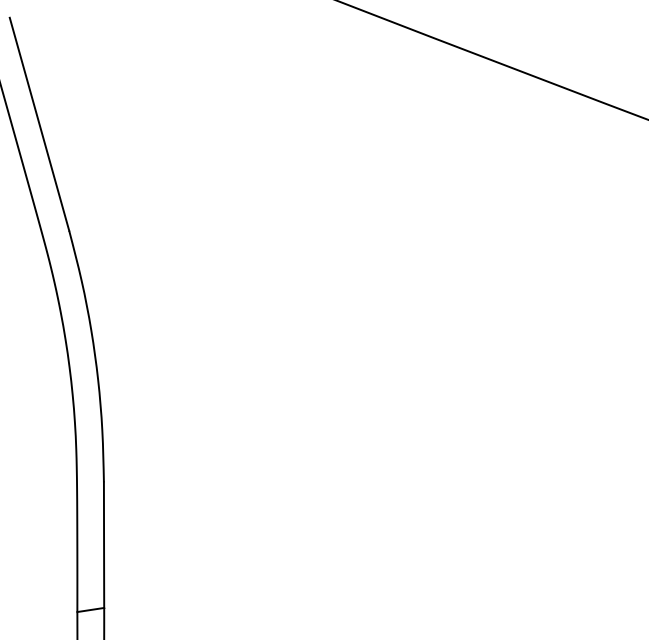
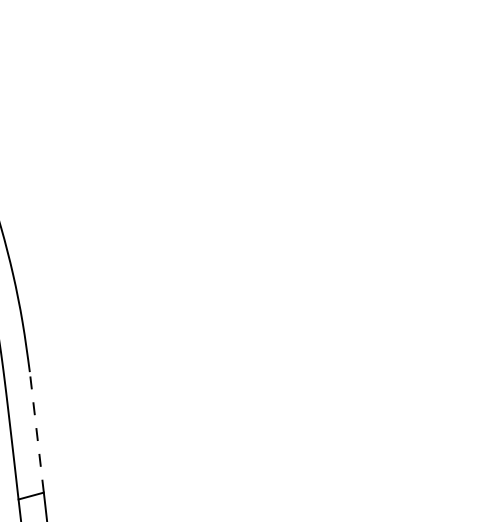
line: (104, 545) -> (37, 432), solid -> dashed

